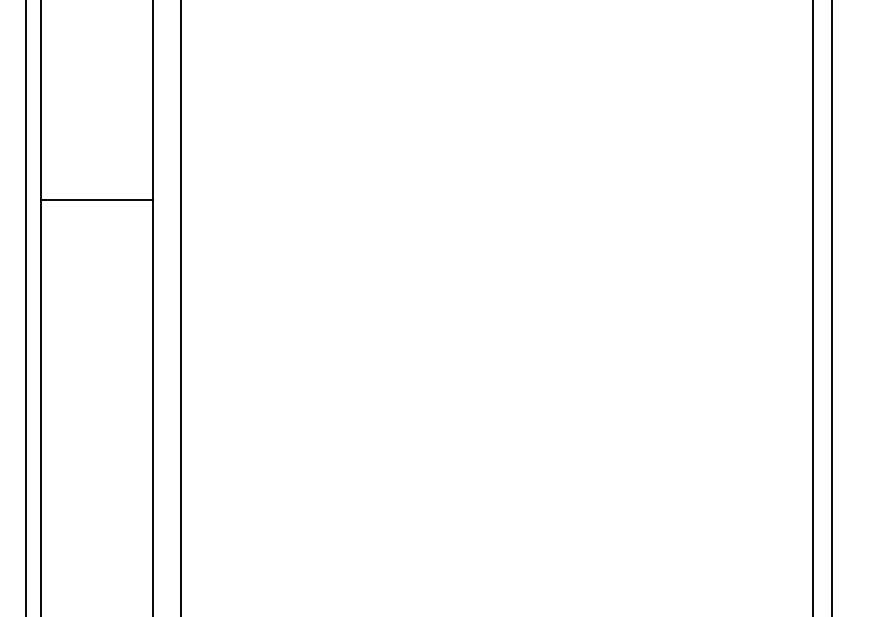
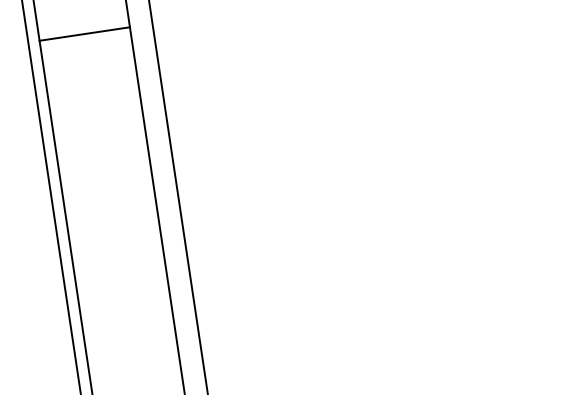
line: (96, 199) -> (84, 33), moved

